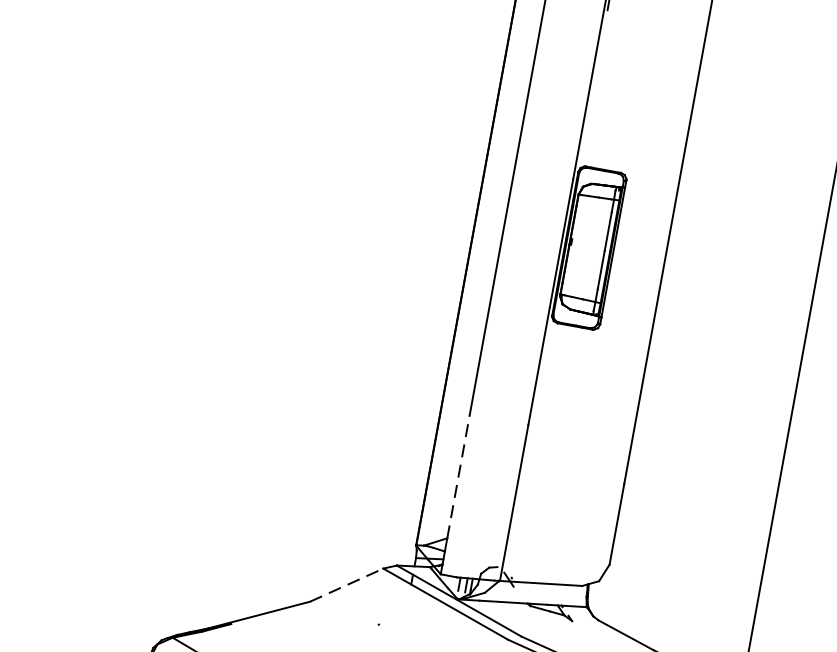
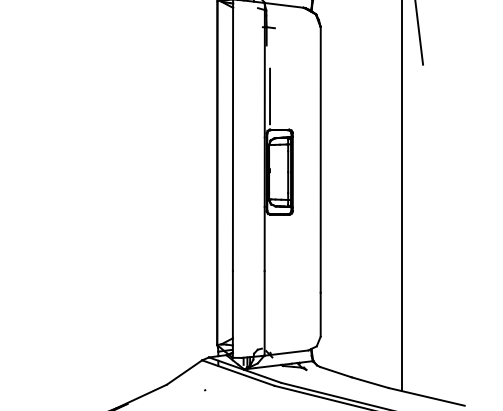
line: (597, 105) -> (270, 96), added
line: (457, 475) -> (232, 304), dashed -> solid
line: (346, 585) -> (184, 372), dashed -> solid

